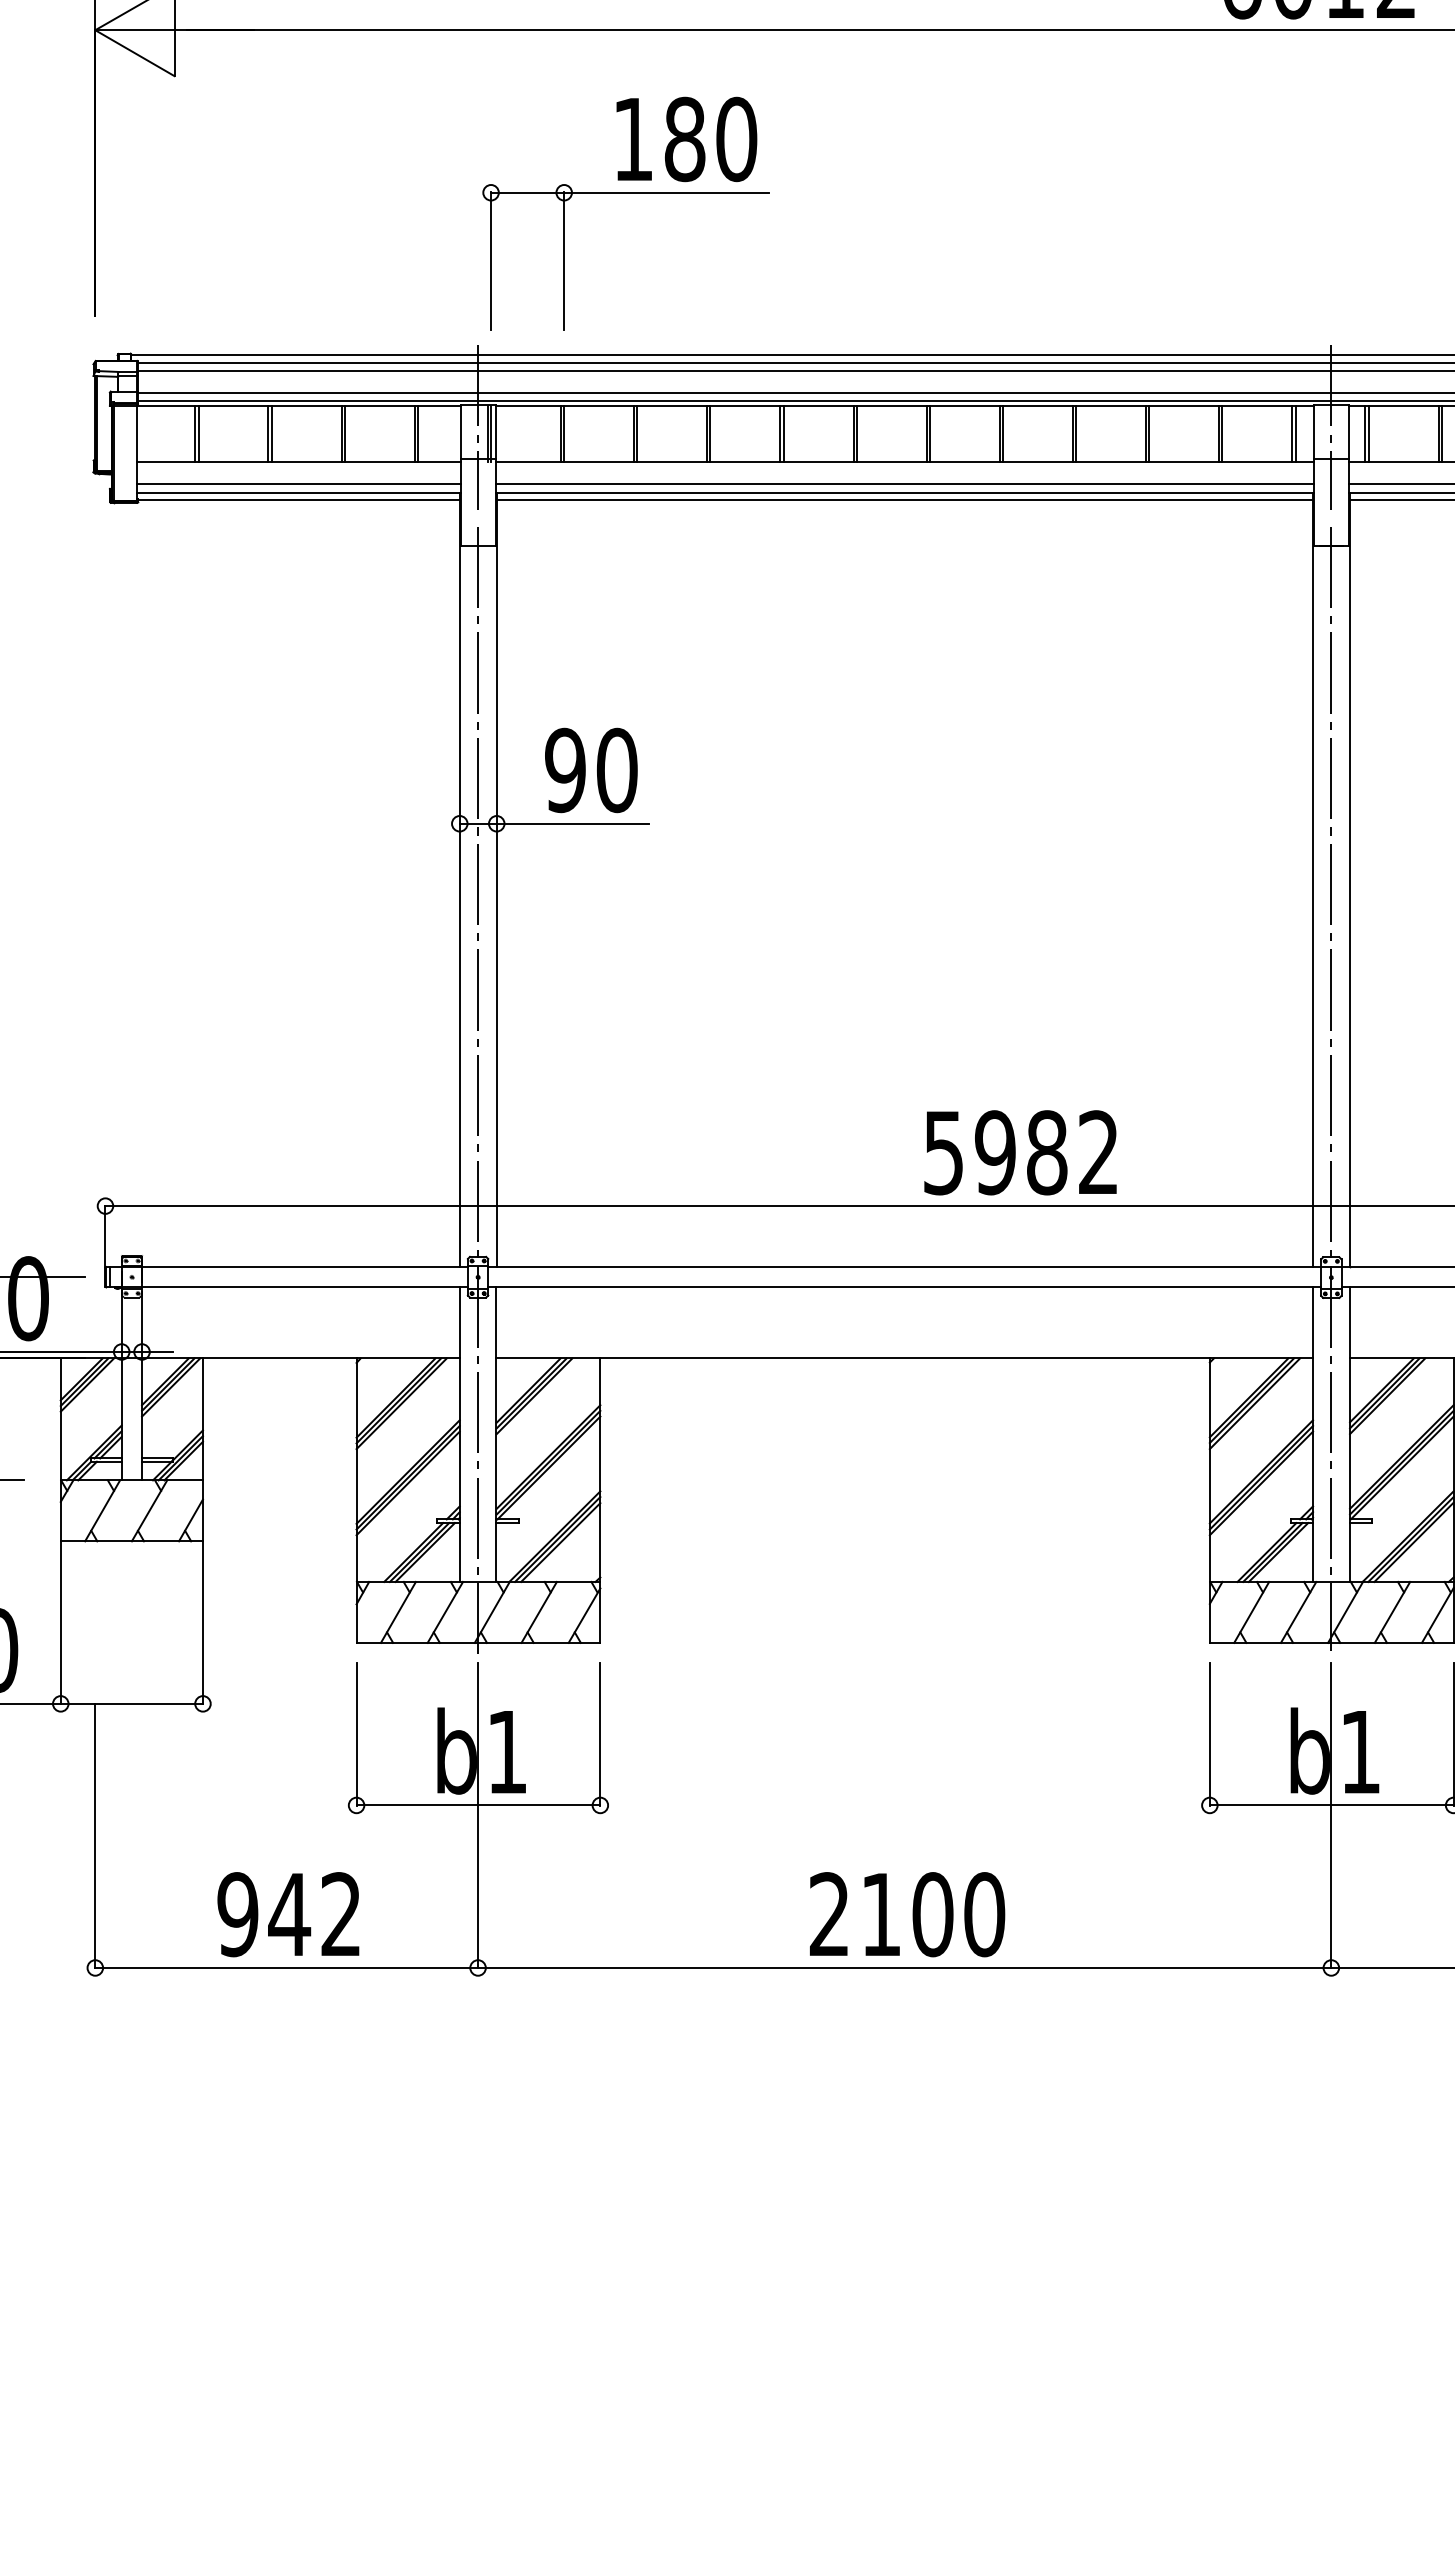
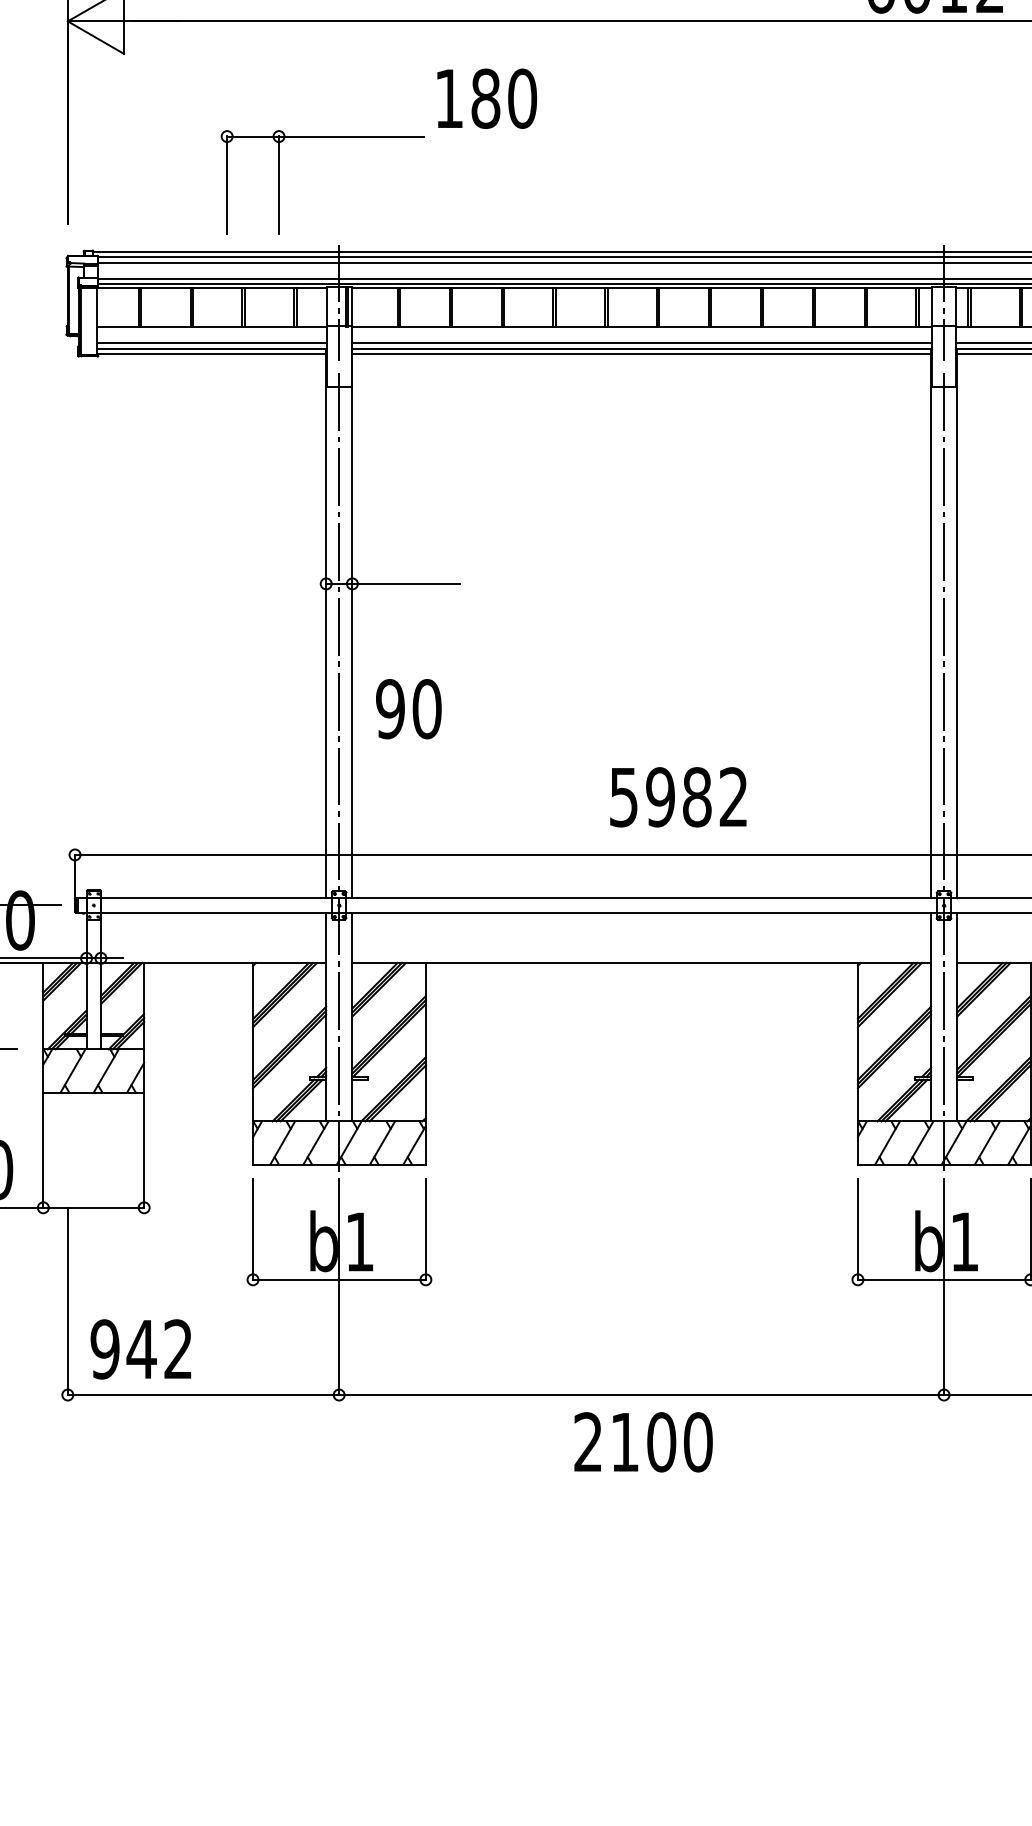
part: (564, 257) -> (279, 182), moved
text: (591, 770) -> (408, 709), moved
text: (1020, 1152) -> (678, 797), moved
text: (288, 1914) -> (140, 1349), moved
text: (907, 1914) -> (643, 1442), moved

